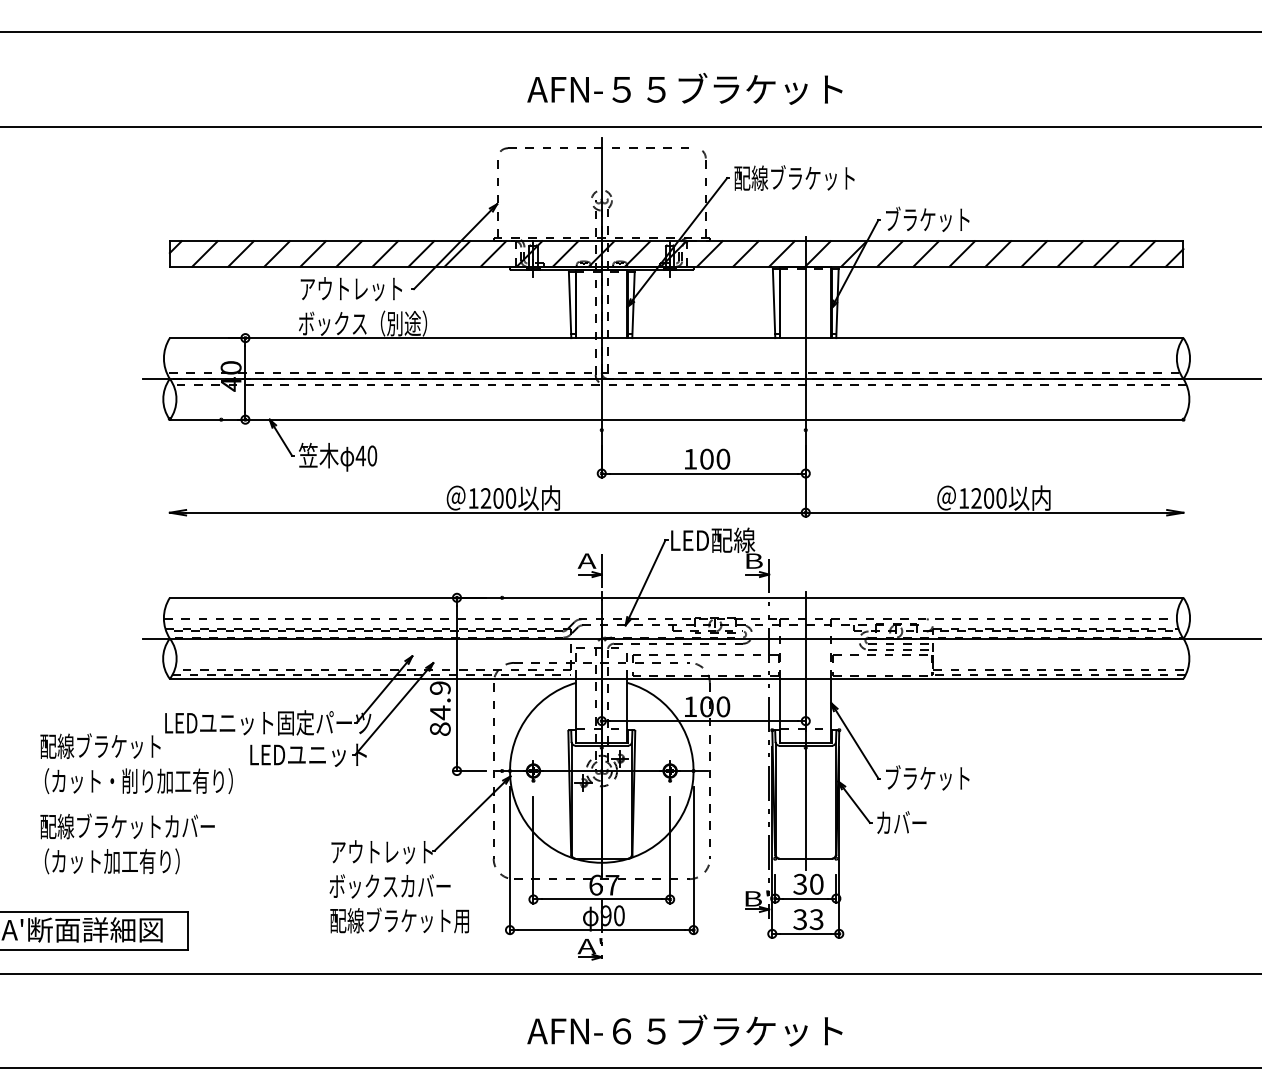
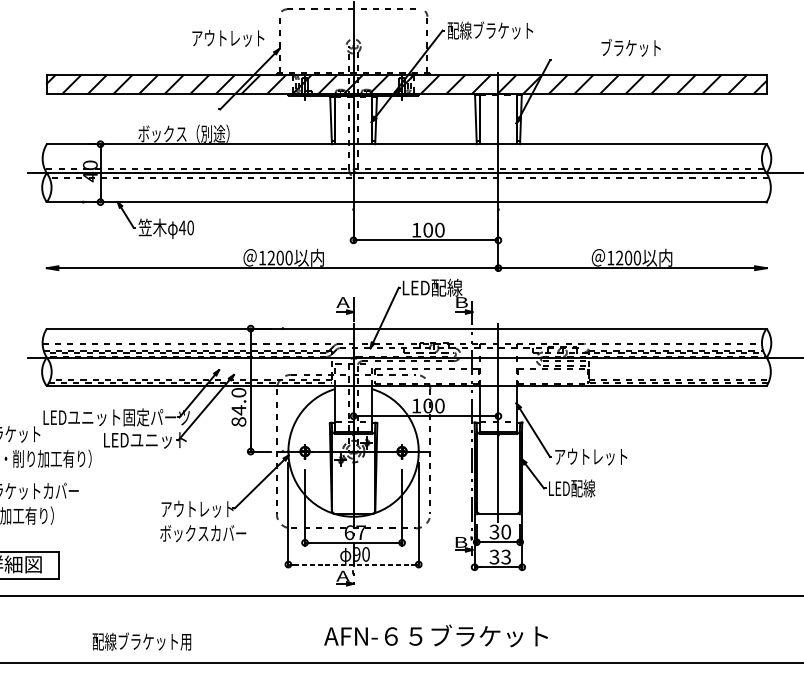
text: (927, 218) -> (631, 47), moved
text: (350, 288) -> (227, 37), moved
text: (440, 687) -> (239, 392), 84.9 -> 84.0
text: (936, 777) -> (591, 456), ブラケット -> アウトレット
text: (909, 822) -> (572, 488), カバー -> LED配線
text: (399, 920) -> (141, 641), moved
line: (601, 930) -> (353, 564), solid -> dashed
text: (684, 1030) -> (435, 635), moved

